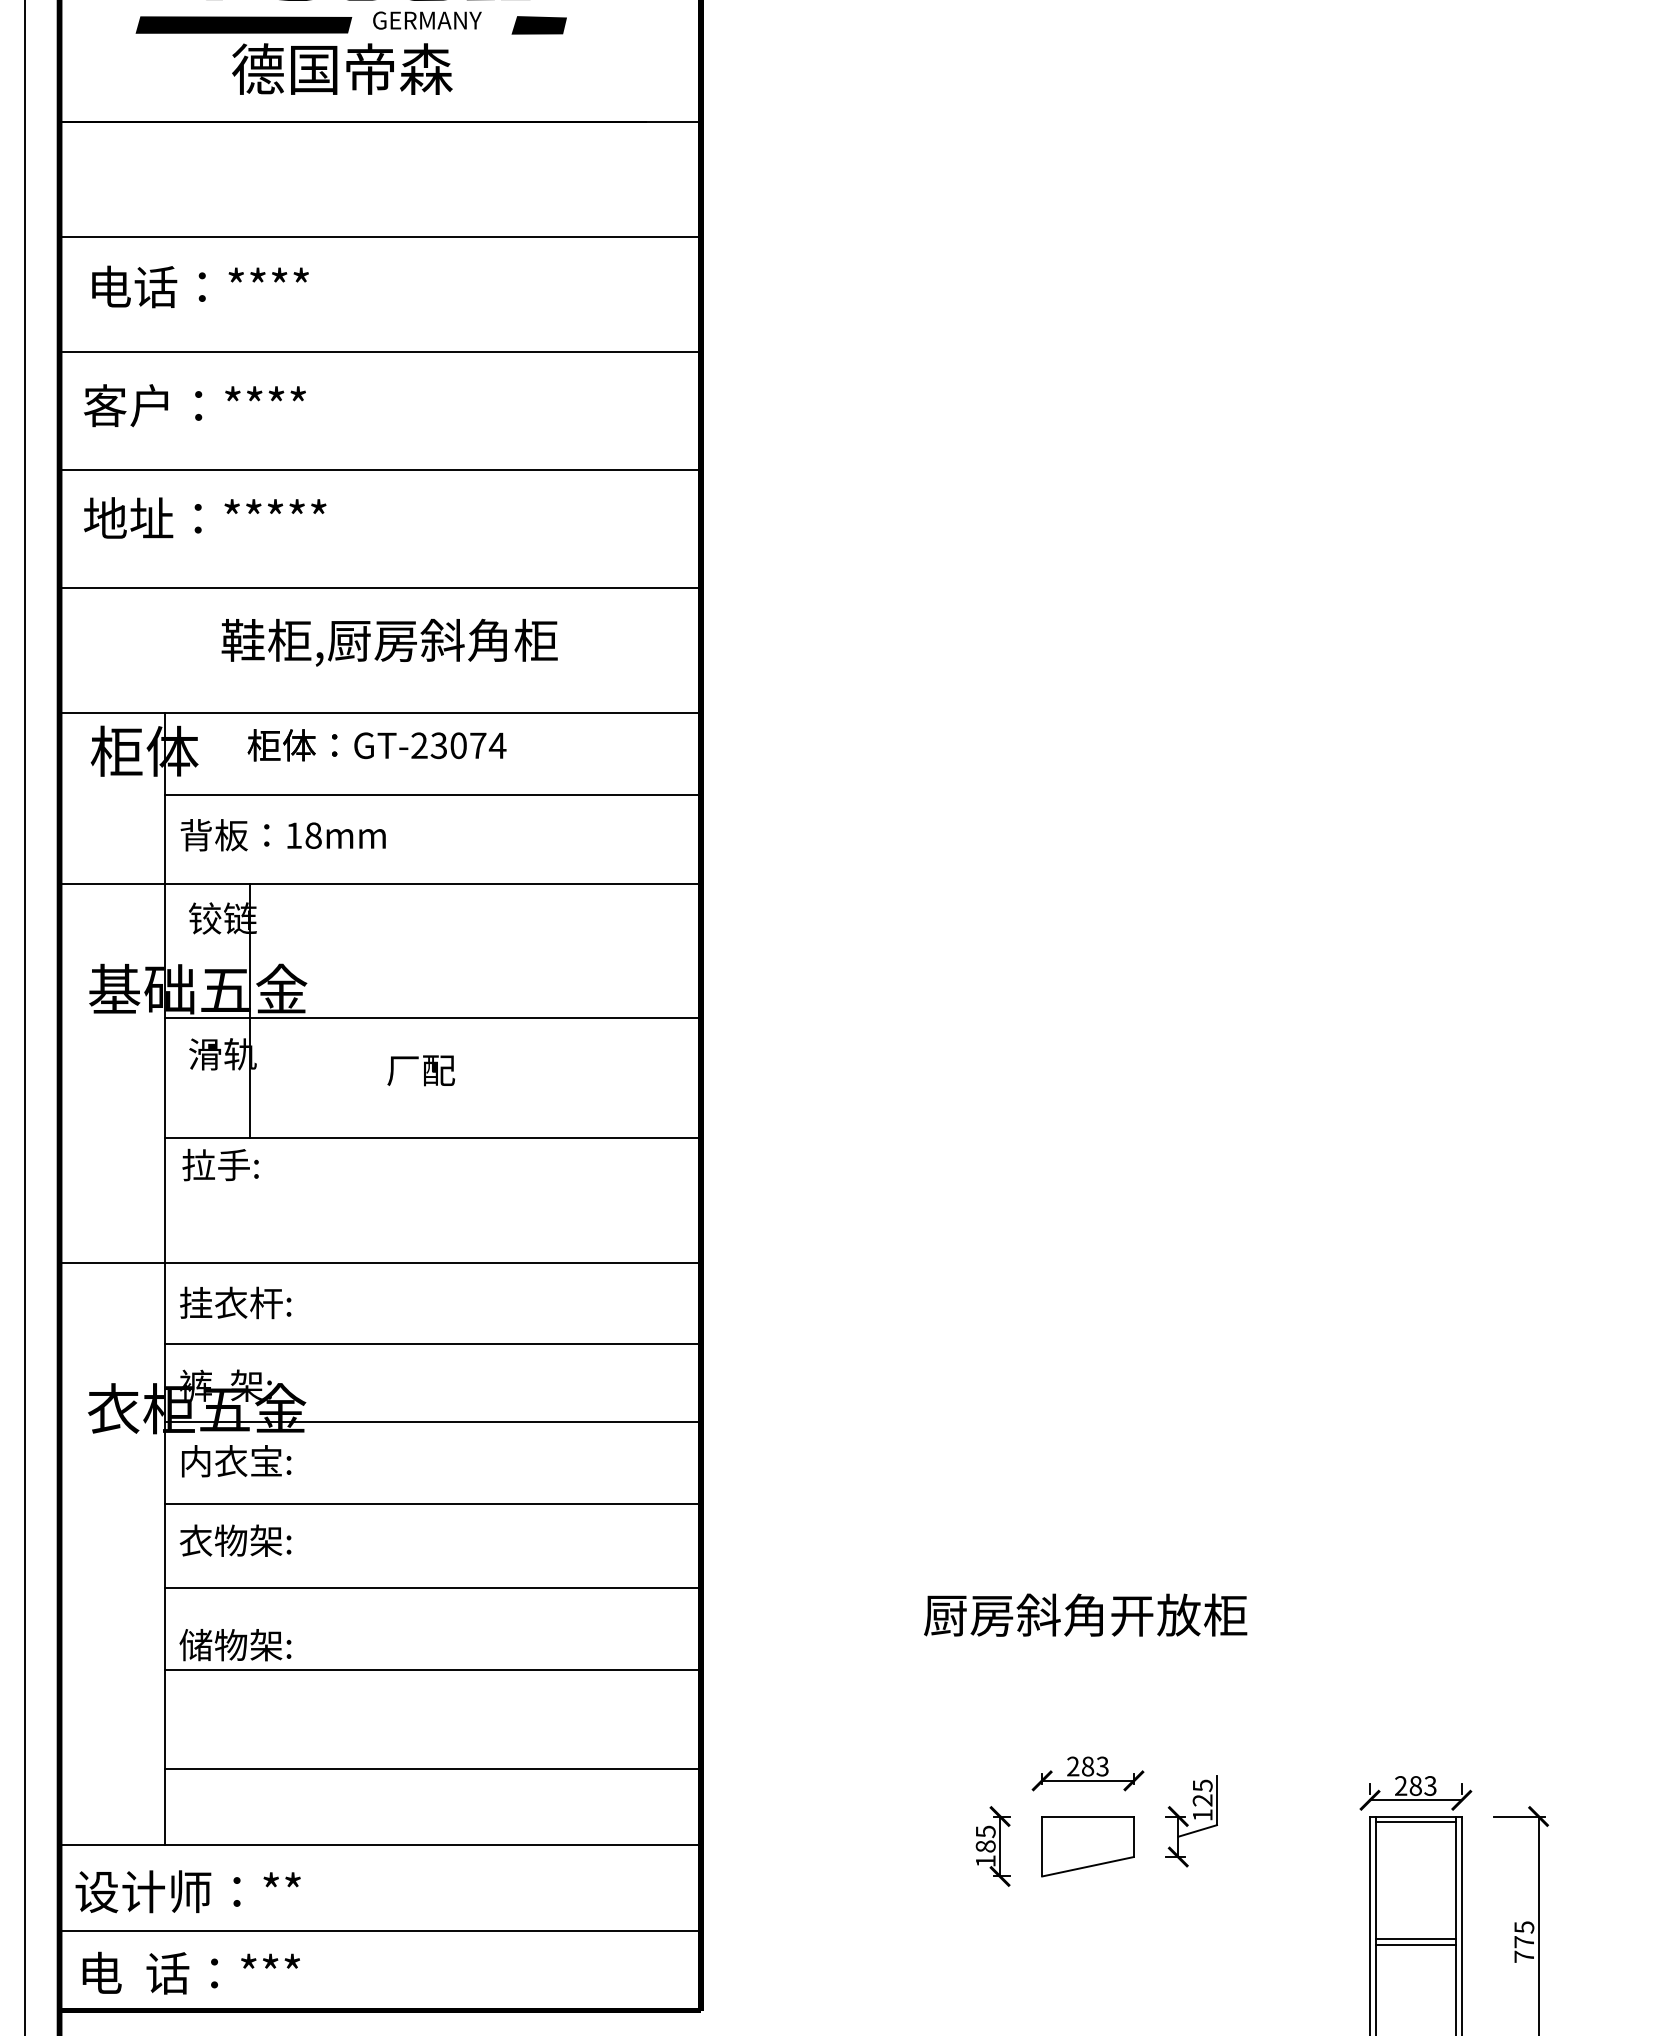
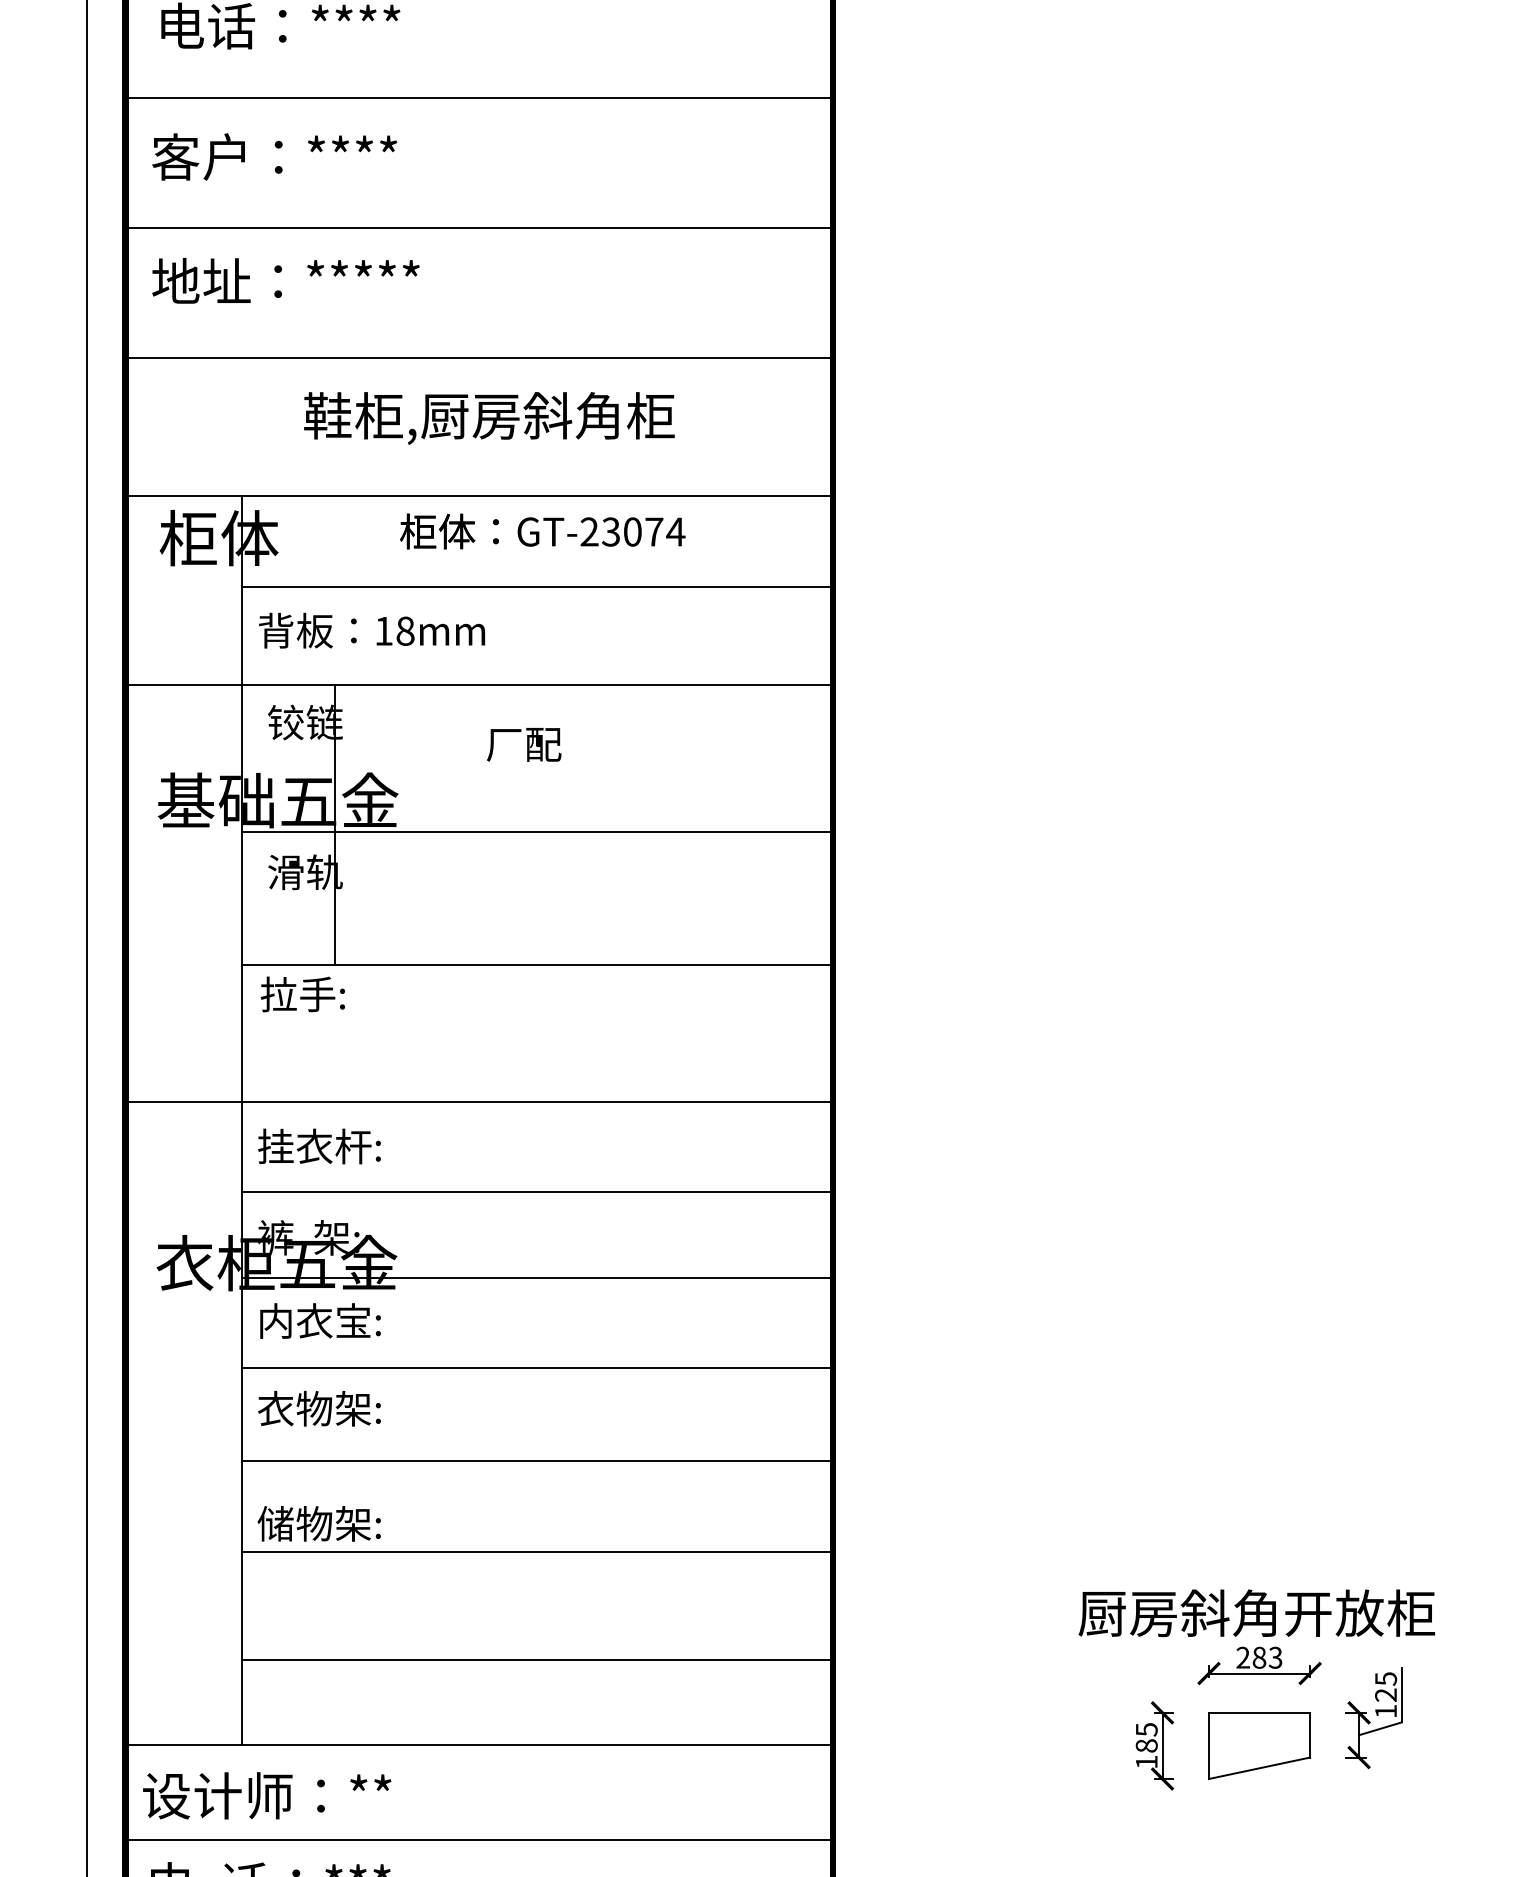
text: (376, 745) -> (542, 531), moved
text: (420, 1070) -> (523, 744), moved
text: (1085, 1614) -> (1256, 1612), moved

